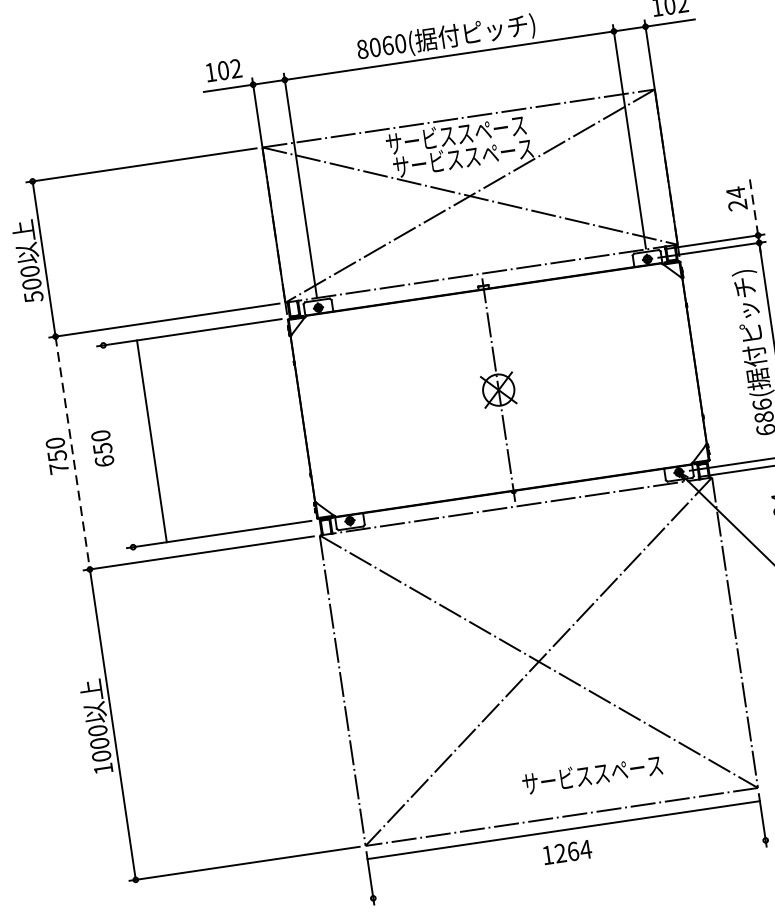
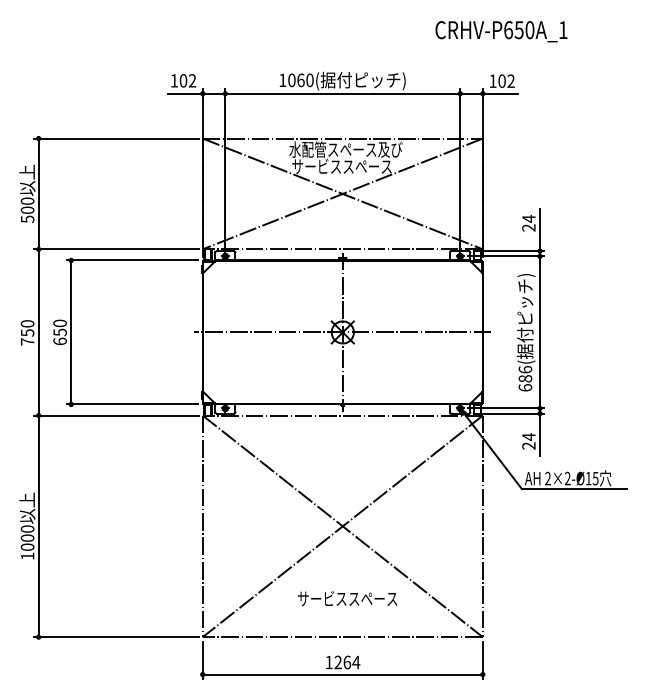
text: (362, 49) -> (282, 80), 8060( -> 1060(
text: (464, 133) -> (345, 149), サービススペース -> 水配管スペース及び
line: (754, 205) -> (540, 229), dashed -> solid
line: (498, 390) -> (342, 332), added
line: (152, 441) -> (71, 332), moved
line: (72, 453) -> (38, 332), dashed -> solid
text: (592, 774) -> (347, 598), moved
line: (563, 830) -> (342, 674), moved

